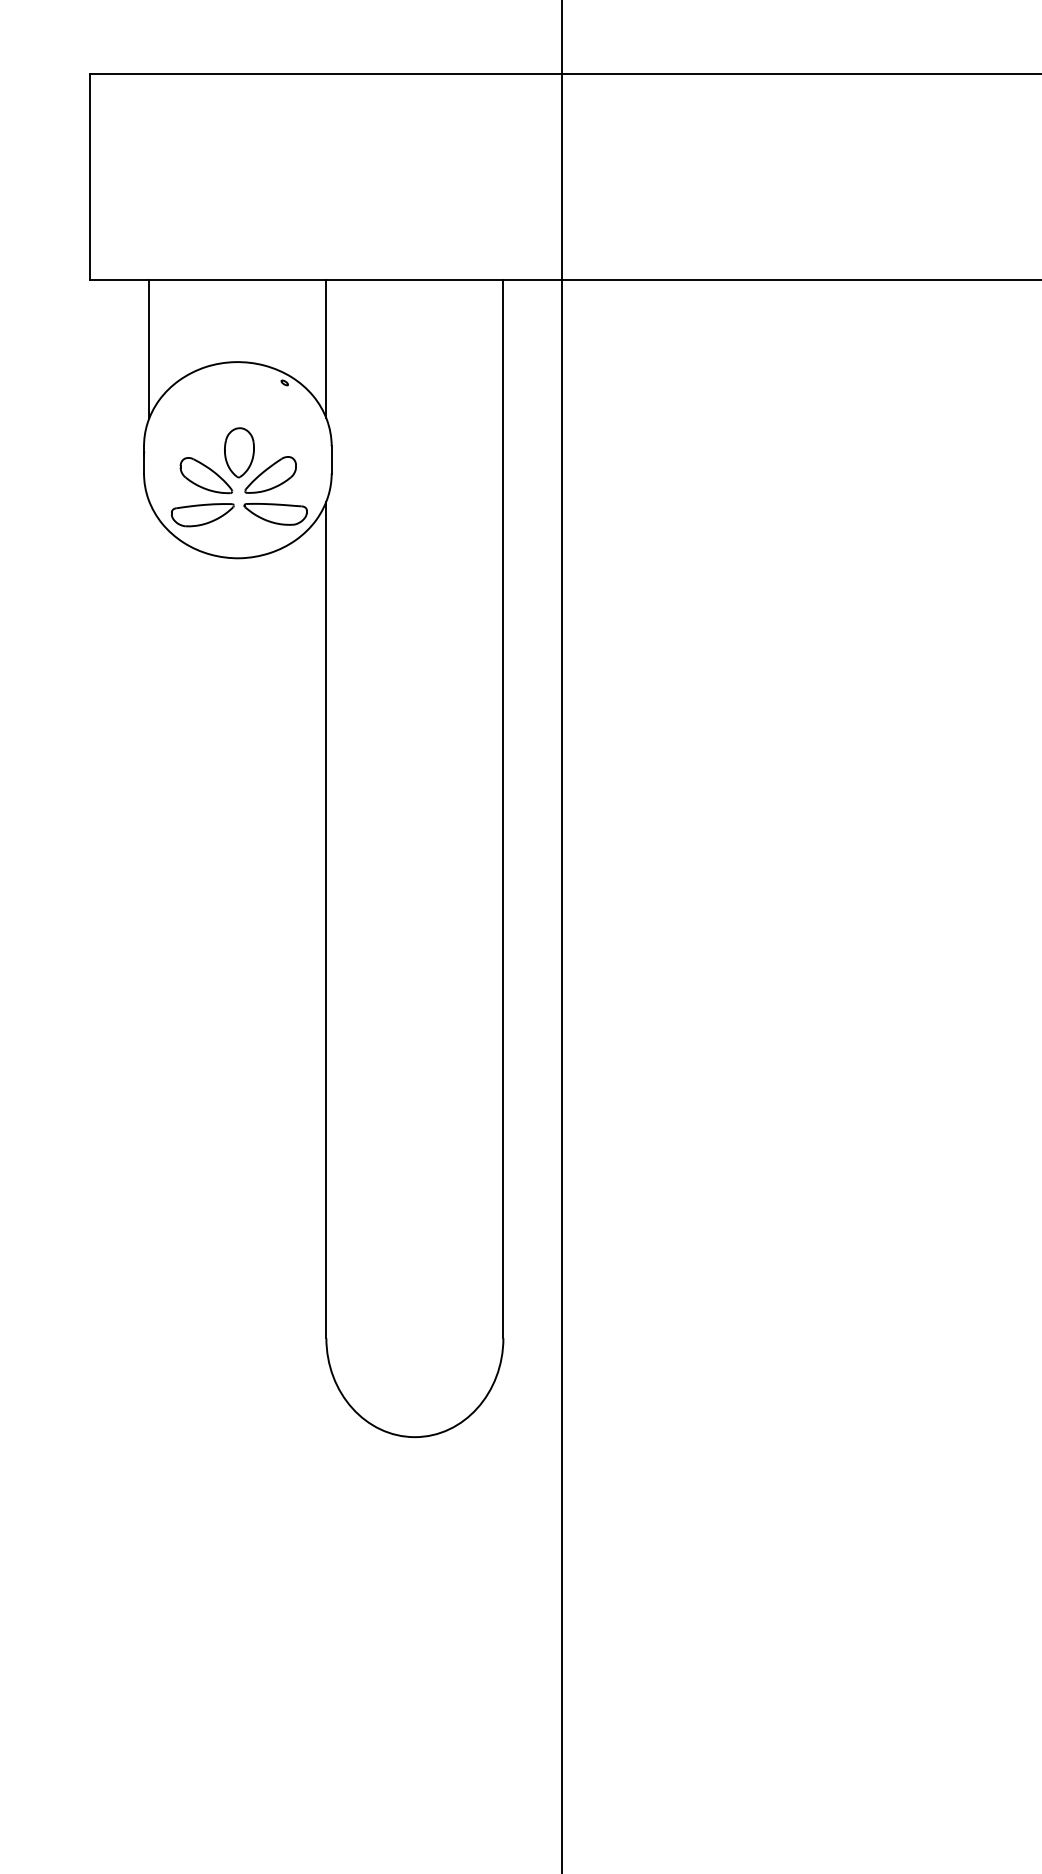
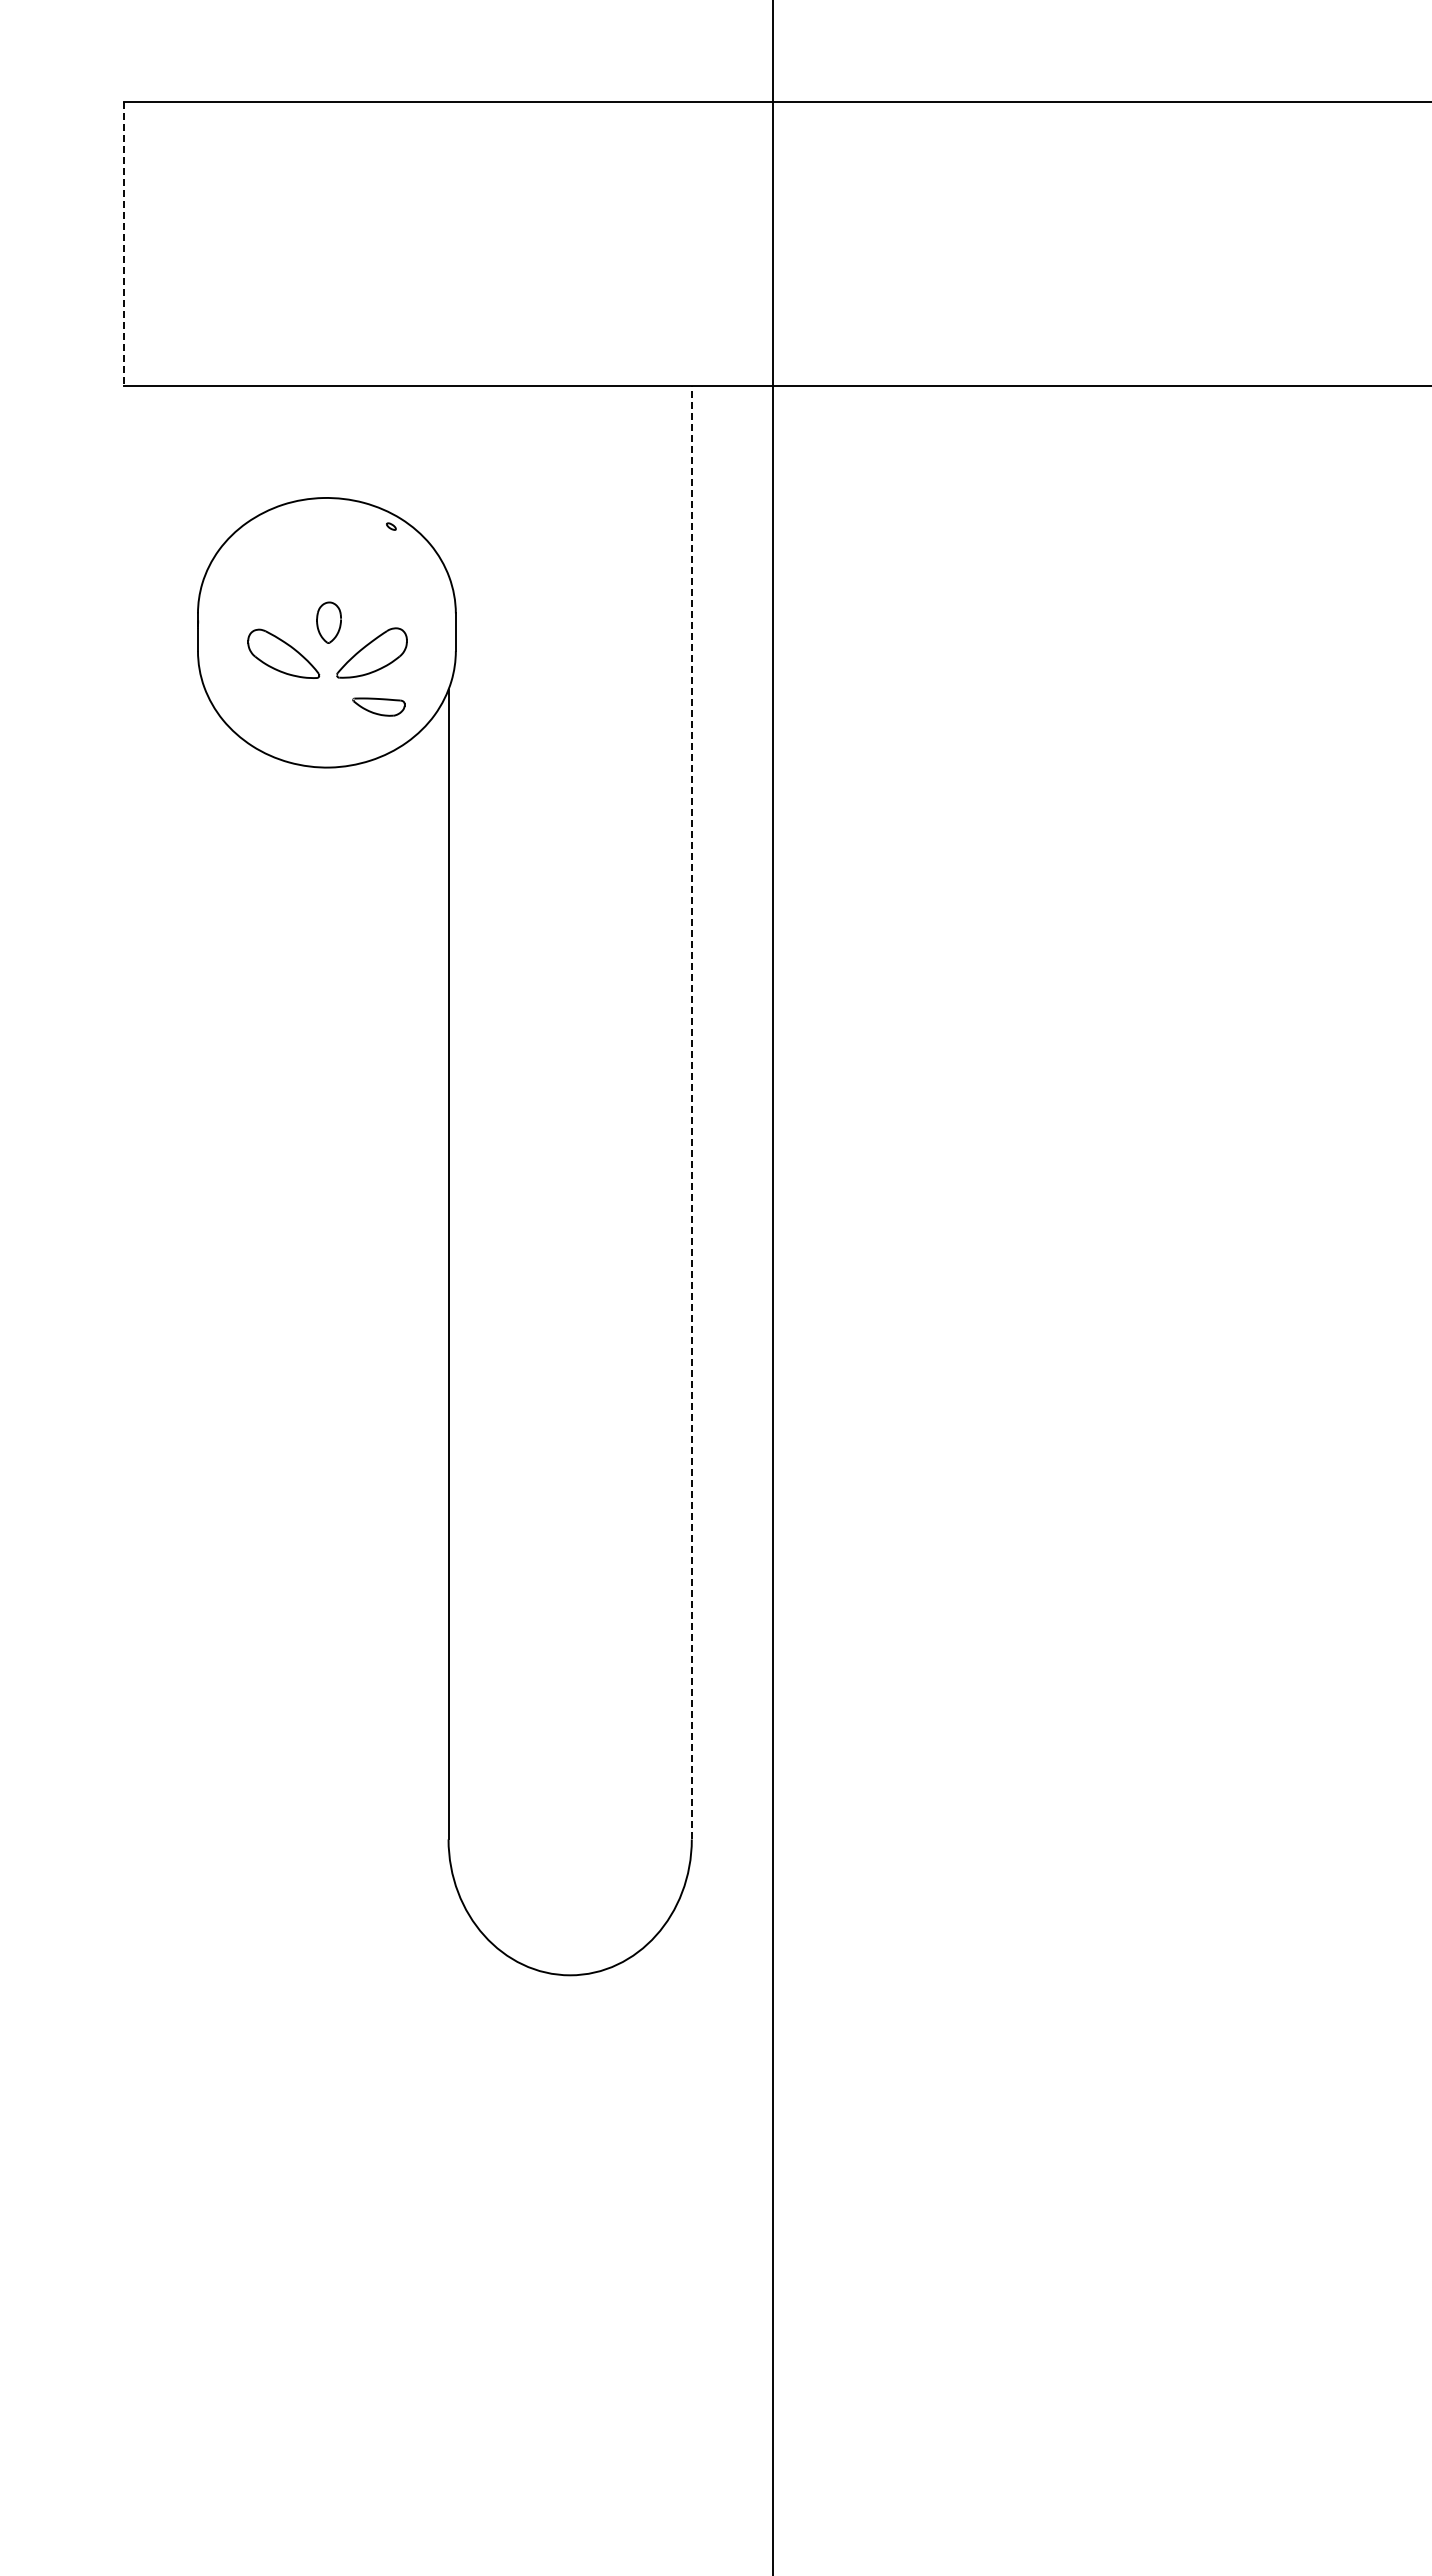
line: (90, 176) -> (124, 243), solid -> dashed
line: (149, 349) -> (205, 480), removed
line: (326, 349) -> (448, 480), removed
part: (239, 452) -> (328, 622), size x0.6
part: (275, 513) -> (378, 706), size x0.6
part: (202, 515) -> (278, 708), removed
line: (503, 809) -> (691, 1112), solid -> dashed

